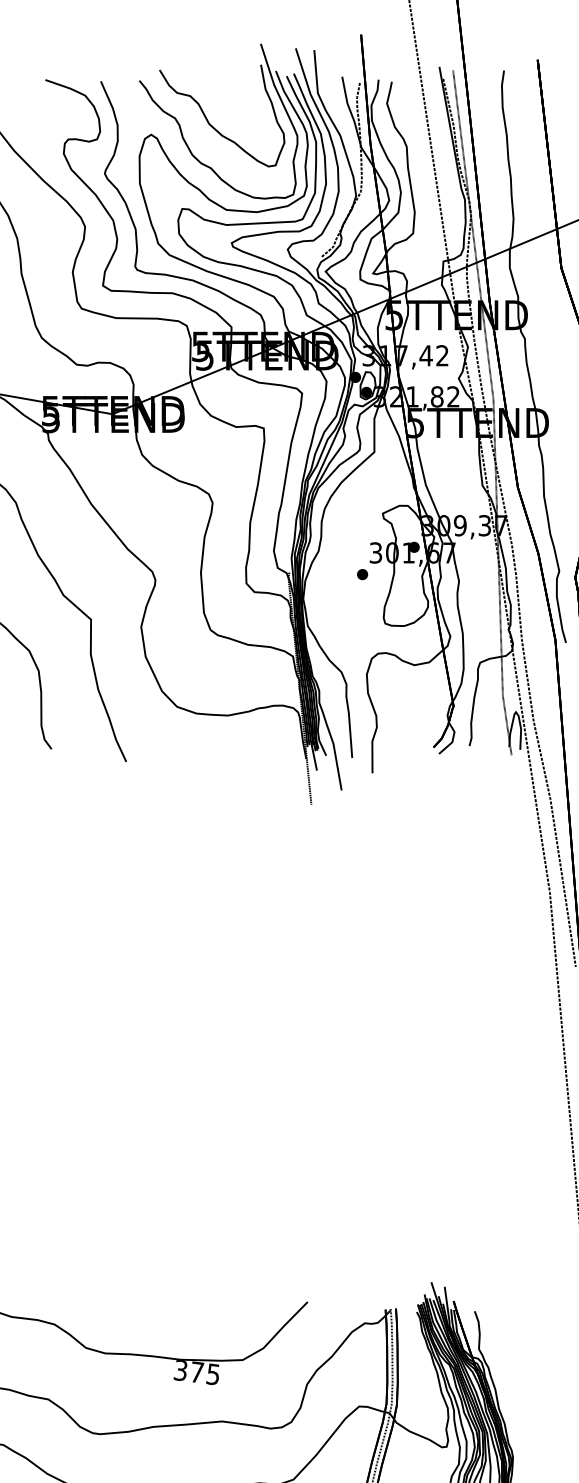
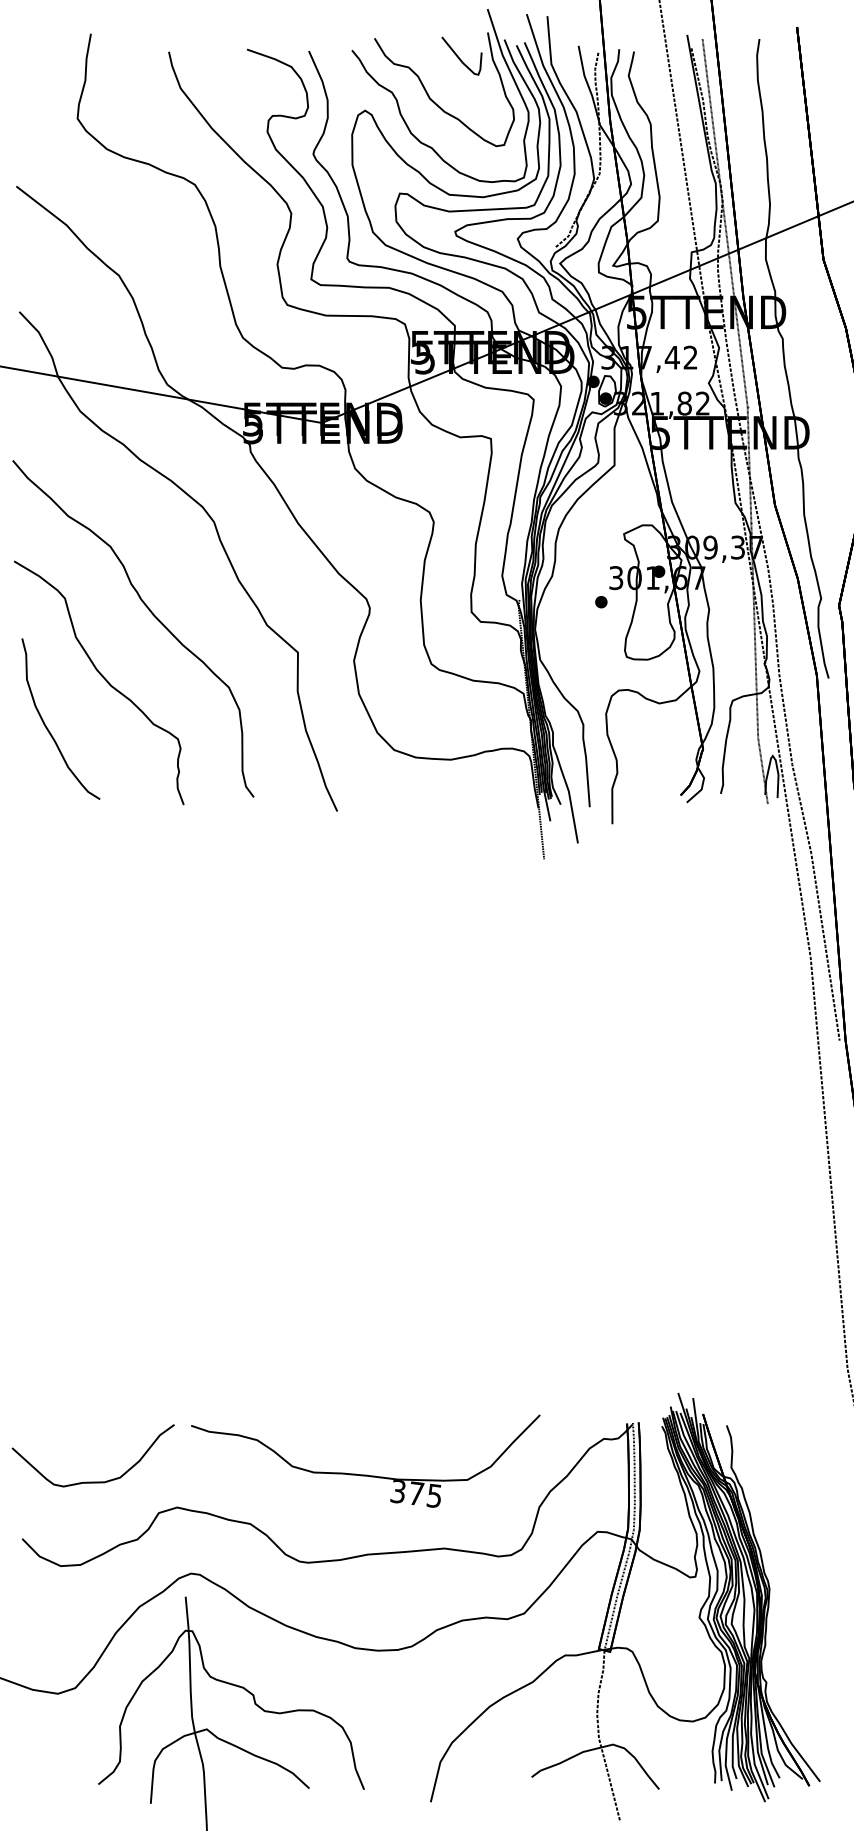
curve: (235, 87) -> (459, 57), added

